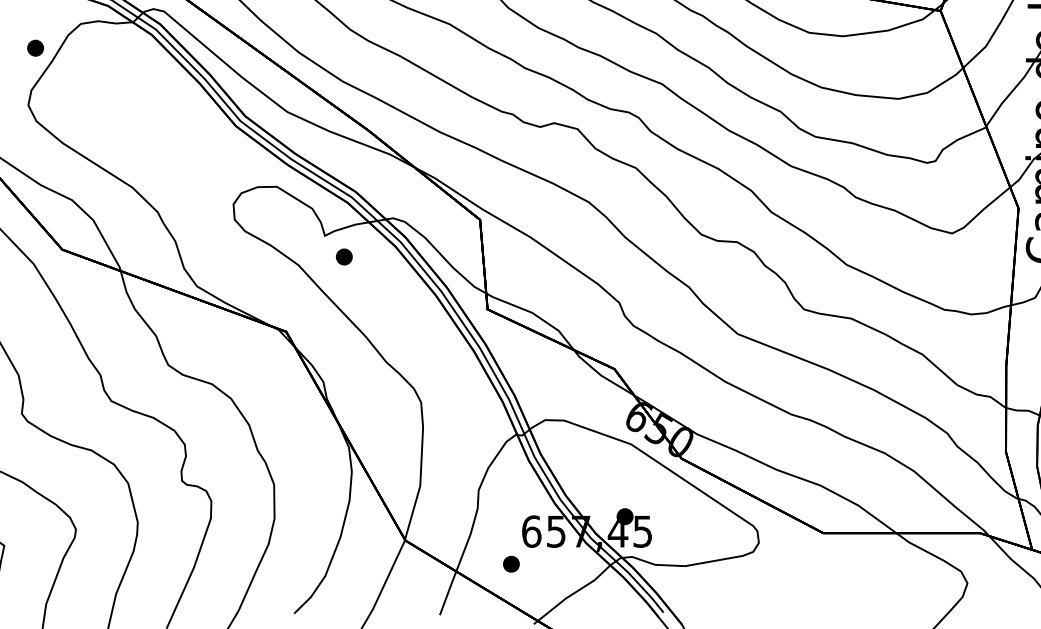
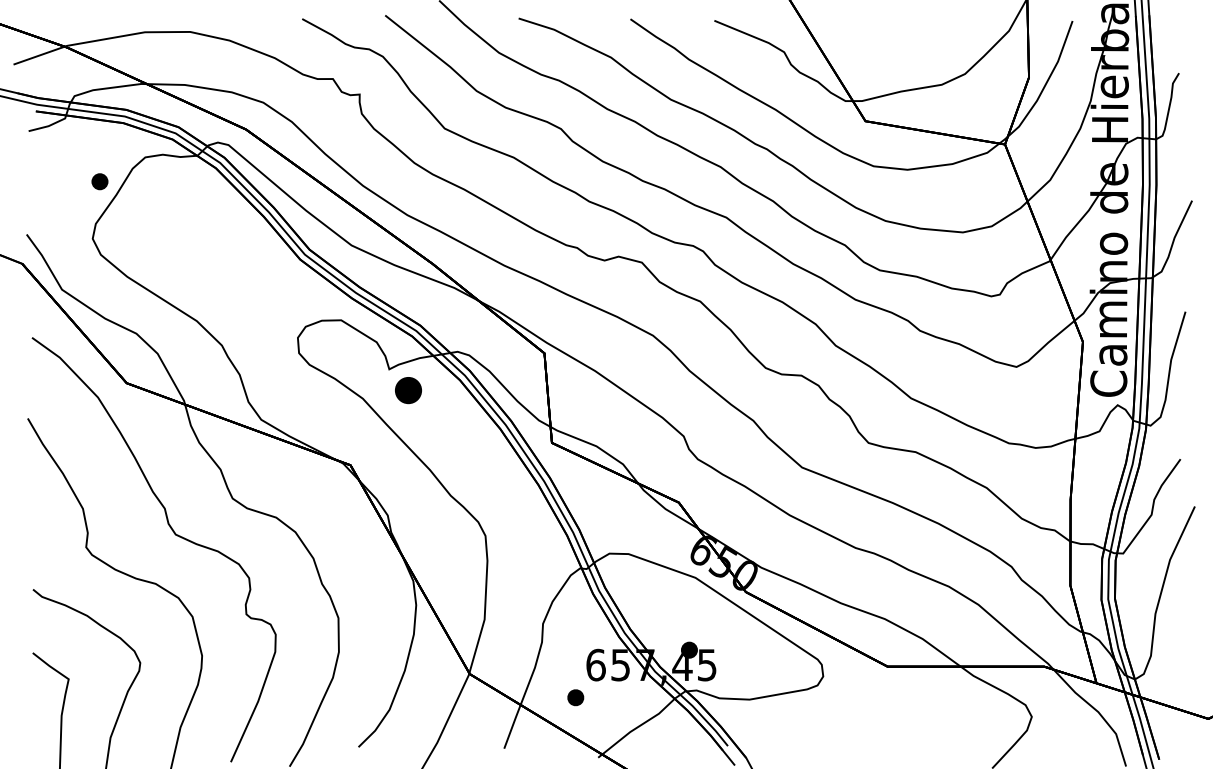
part: (344, 257) -> (408, 390), size x1.6

